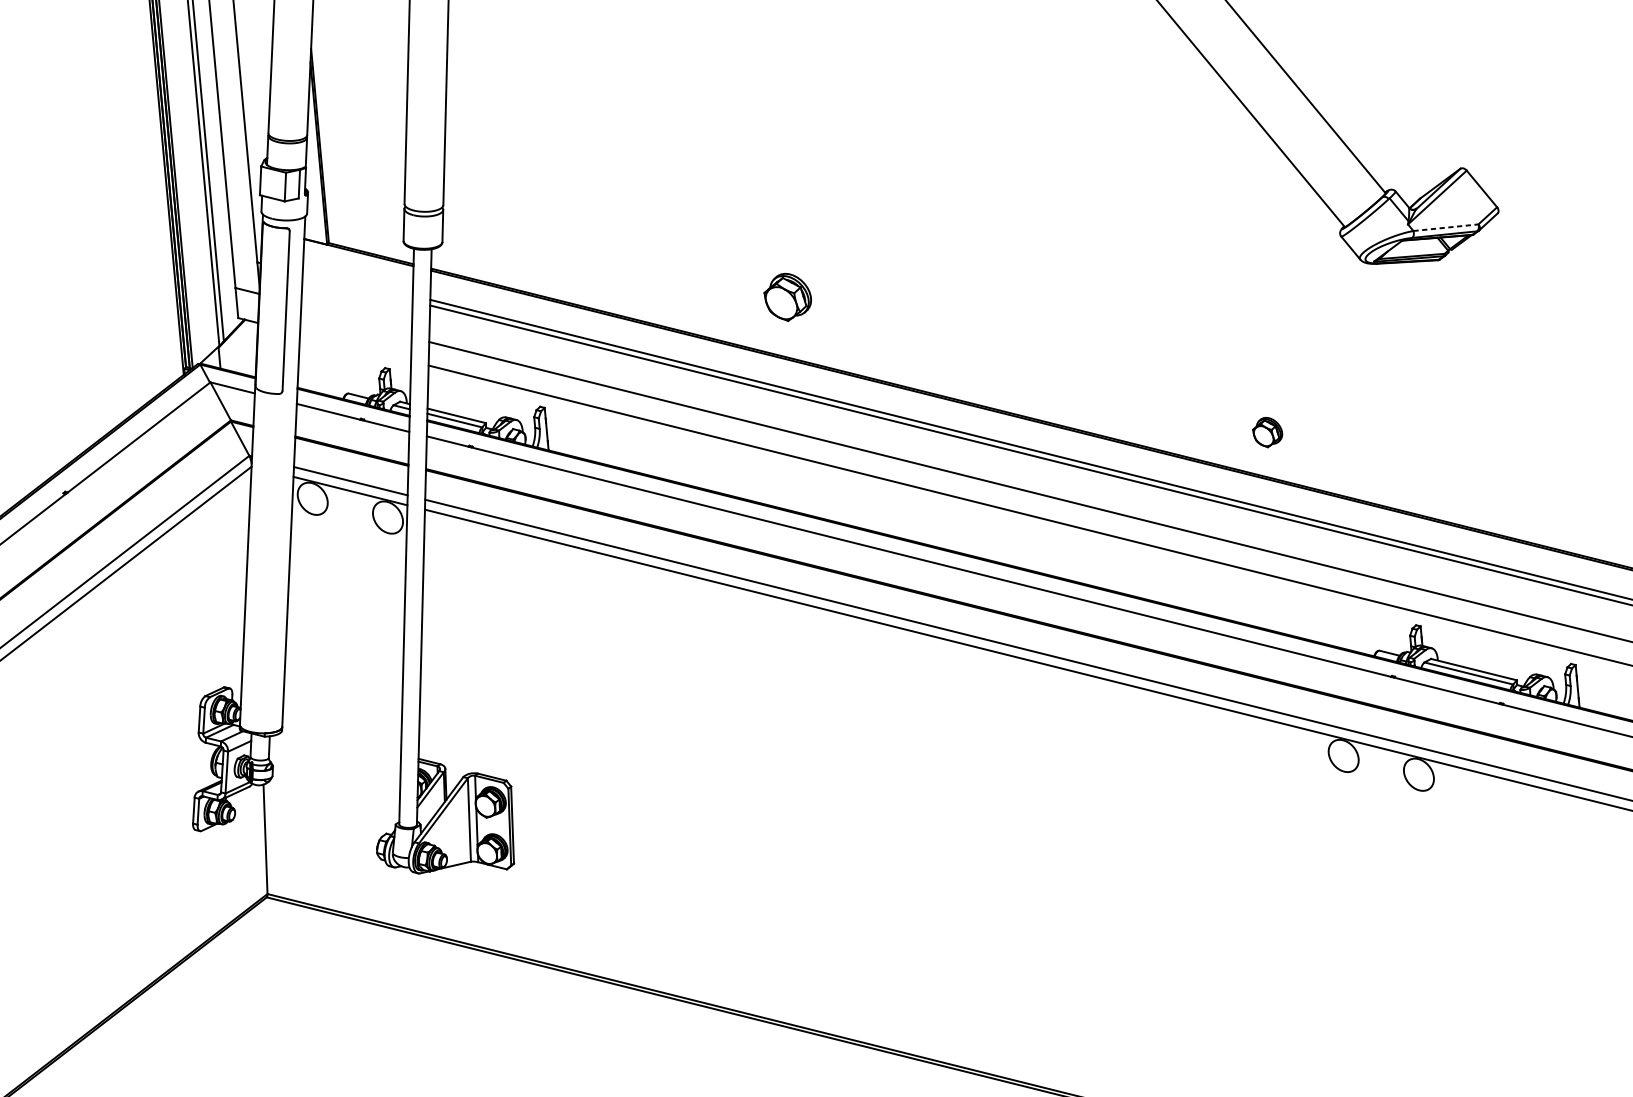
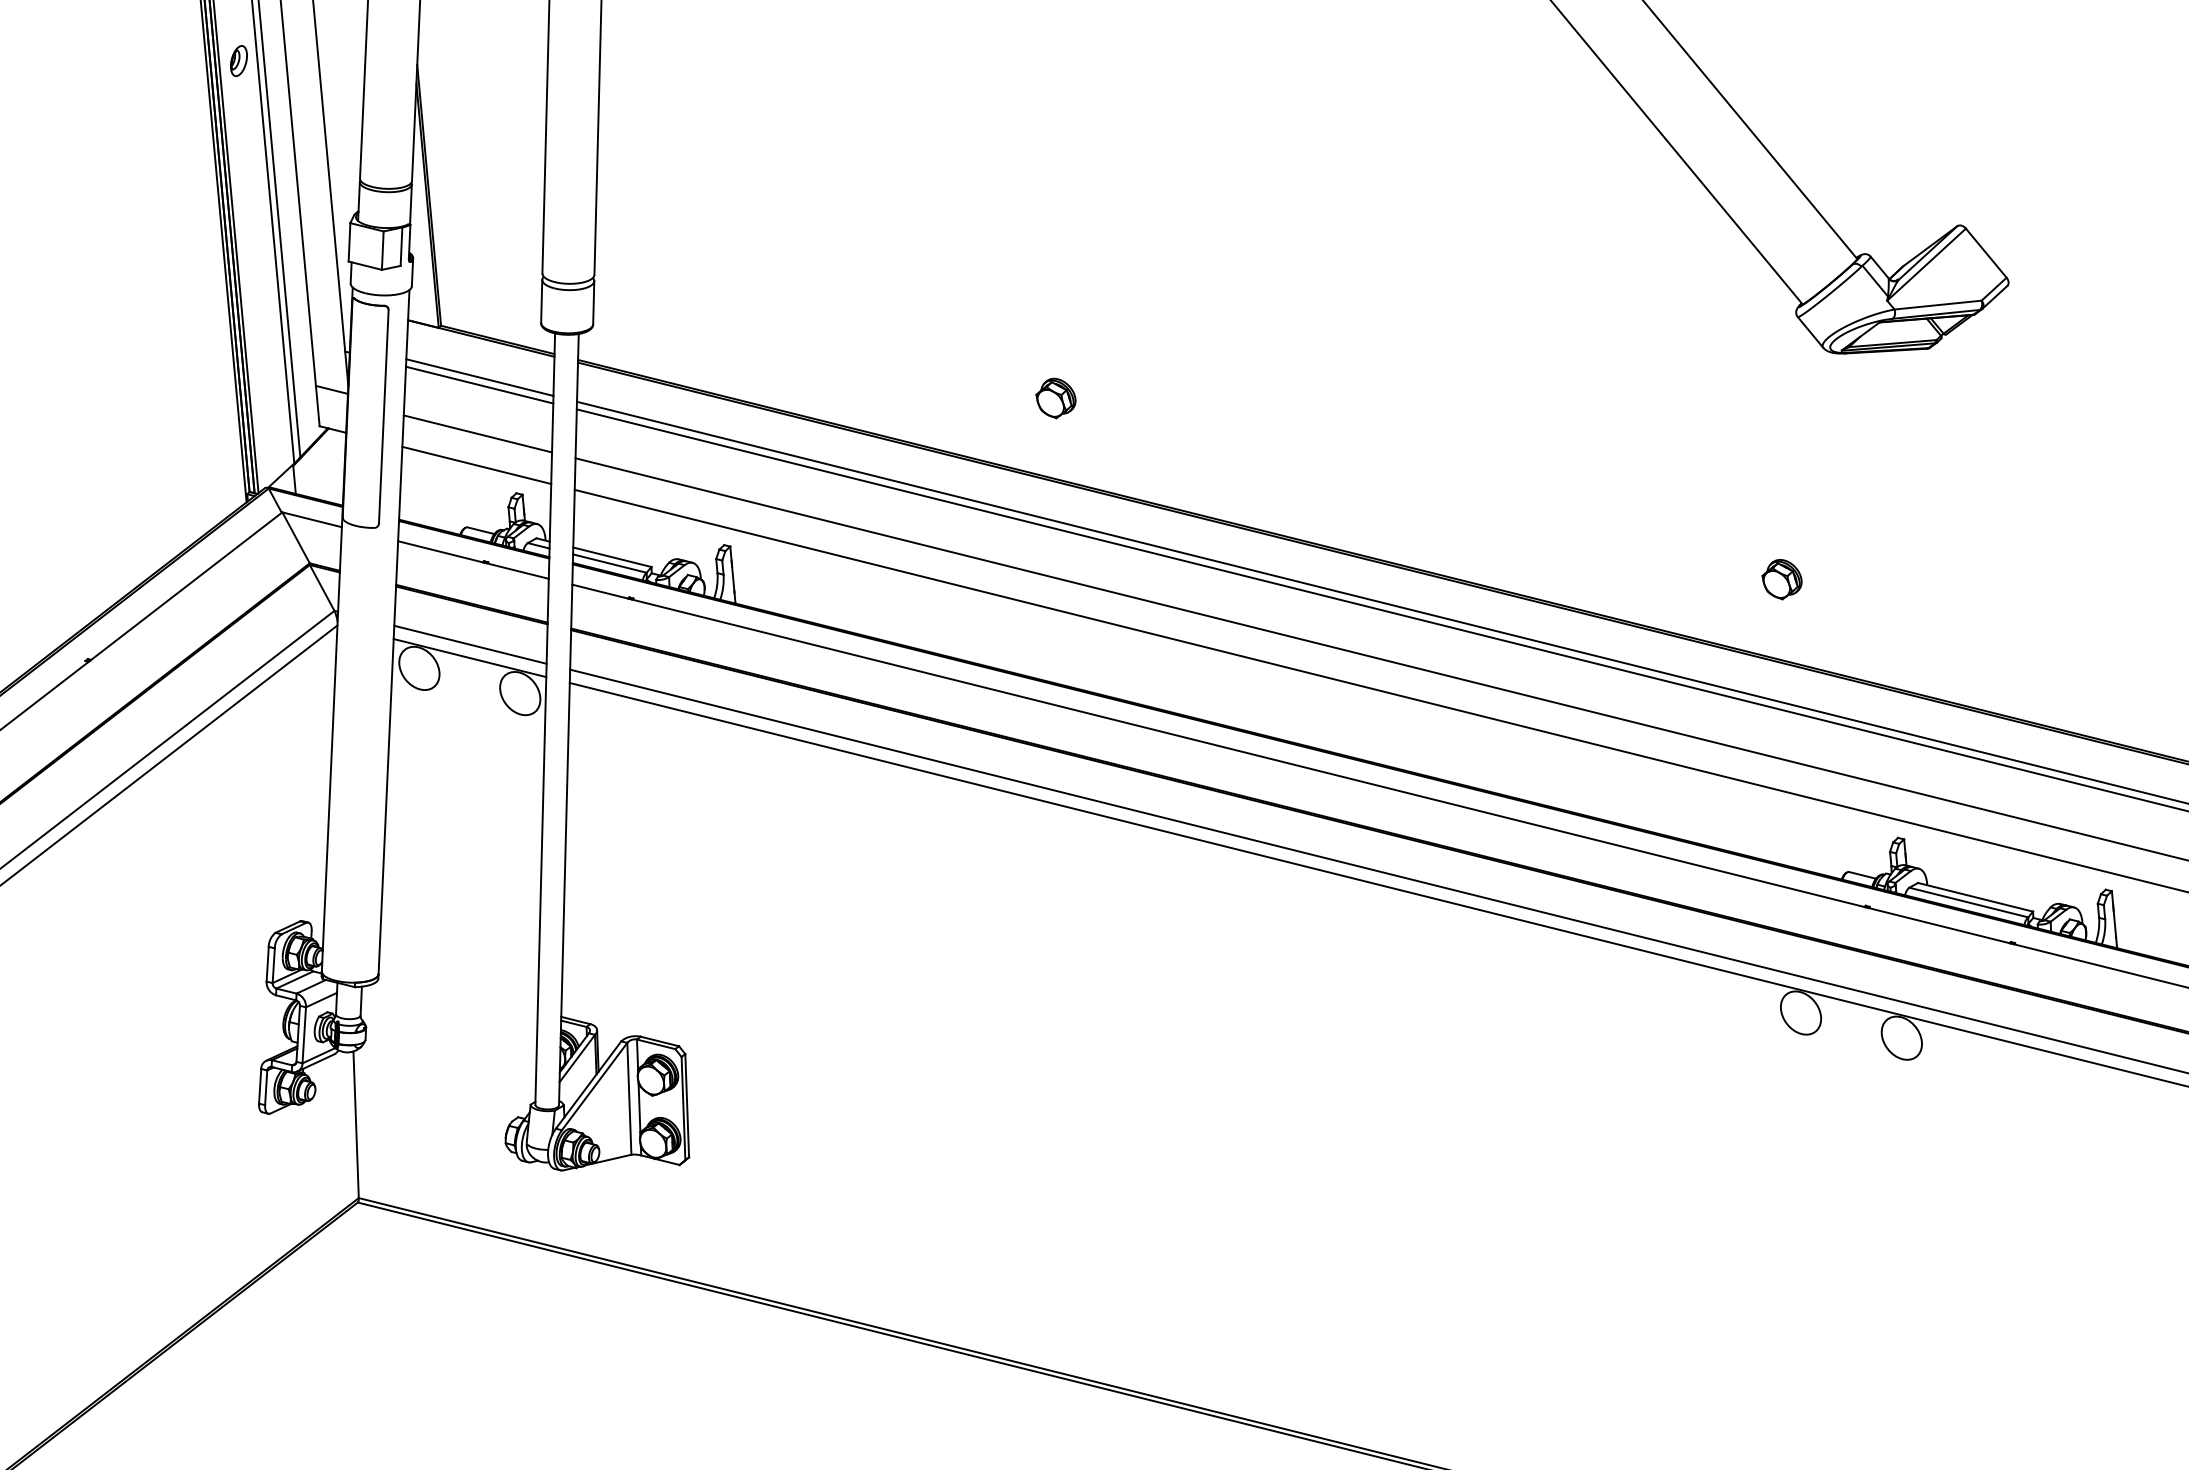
part: (177, 45) -> (238, 60), added
line: (1446, 228) -> (1938, 305), dashed -> solid
line: (357, 281) -> (479, 377), added
line: (357, 286) -> (479, 384), added
part: (787, 297) -> (1055, 398), size x0.62
line: (356, 323) -> (477, 433), added
line: (355, 347) -> (476, 465), added
part: (1267, 432) -> (1781, 579), moved

